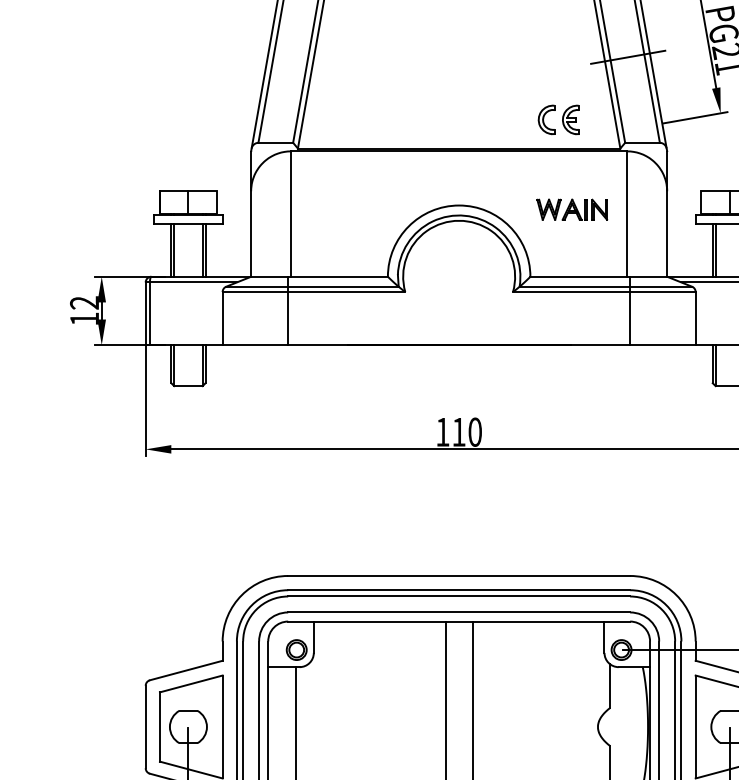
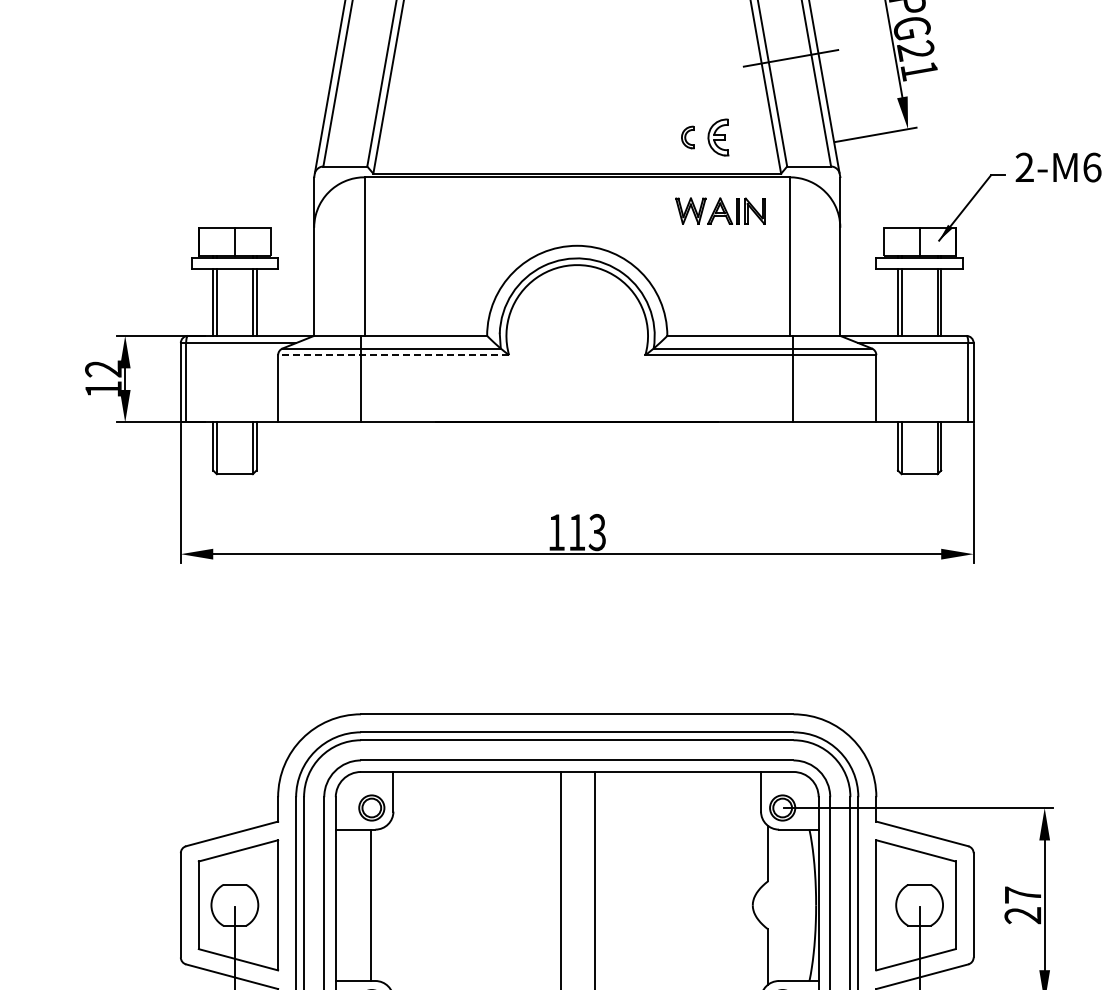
part: (546, 119) -> (687, 137), size x0.6
part: (572, 209) -> (720, 210), moved
line: (313, 292) -> (393, 355), solid -> dashed
text: (475, 432) -> (597, 532), 110 -> 113

